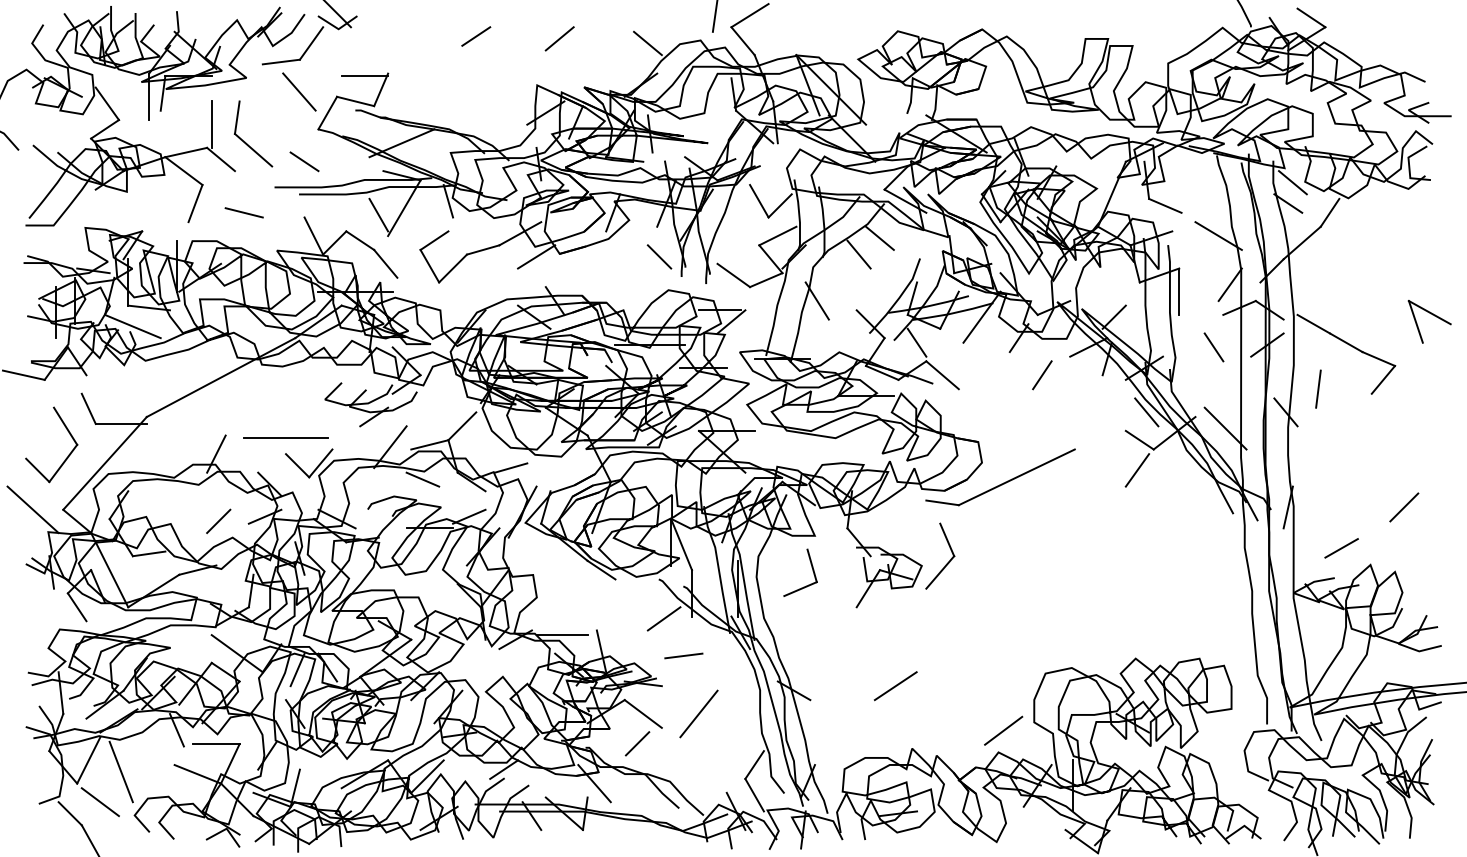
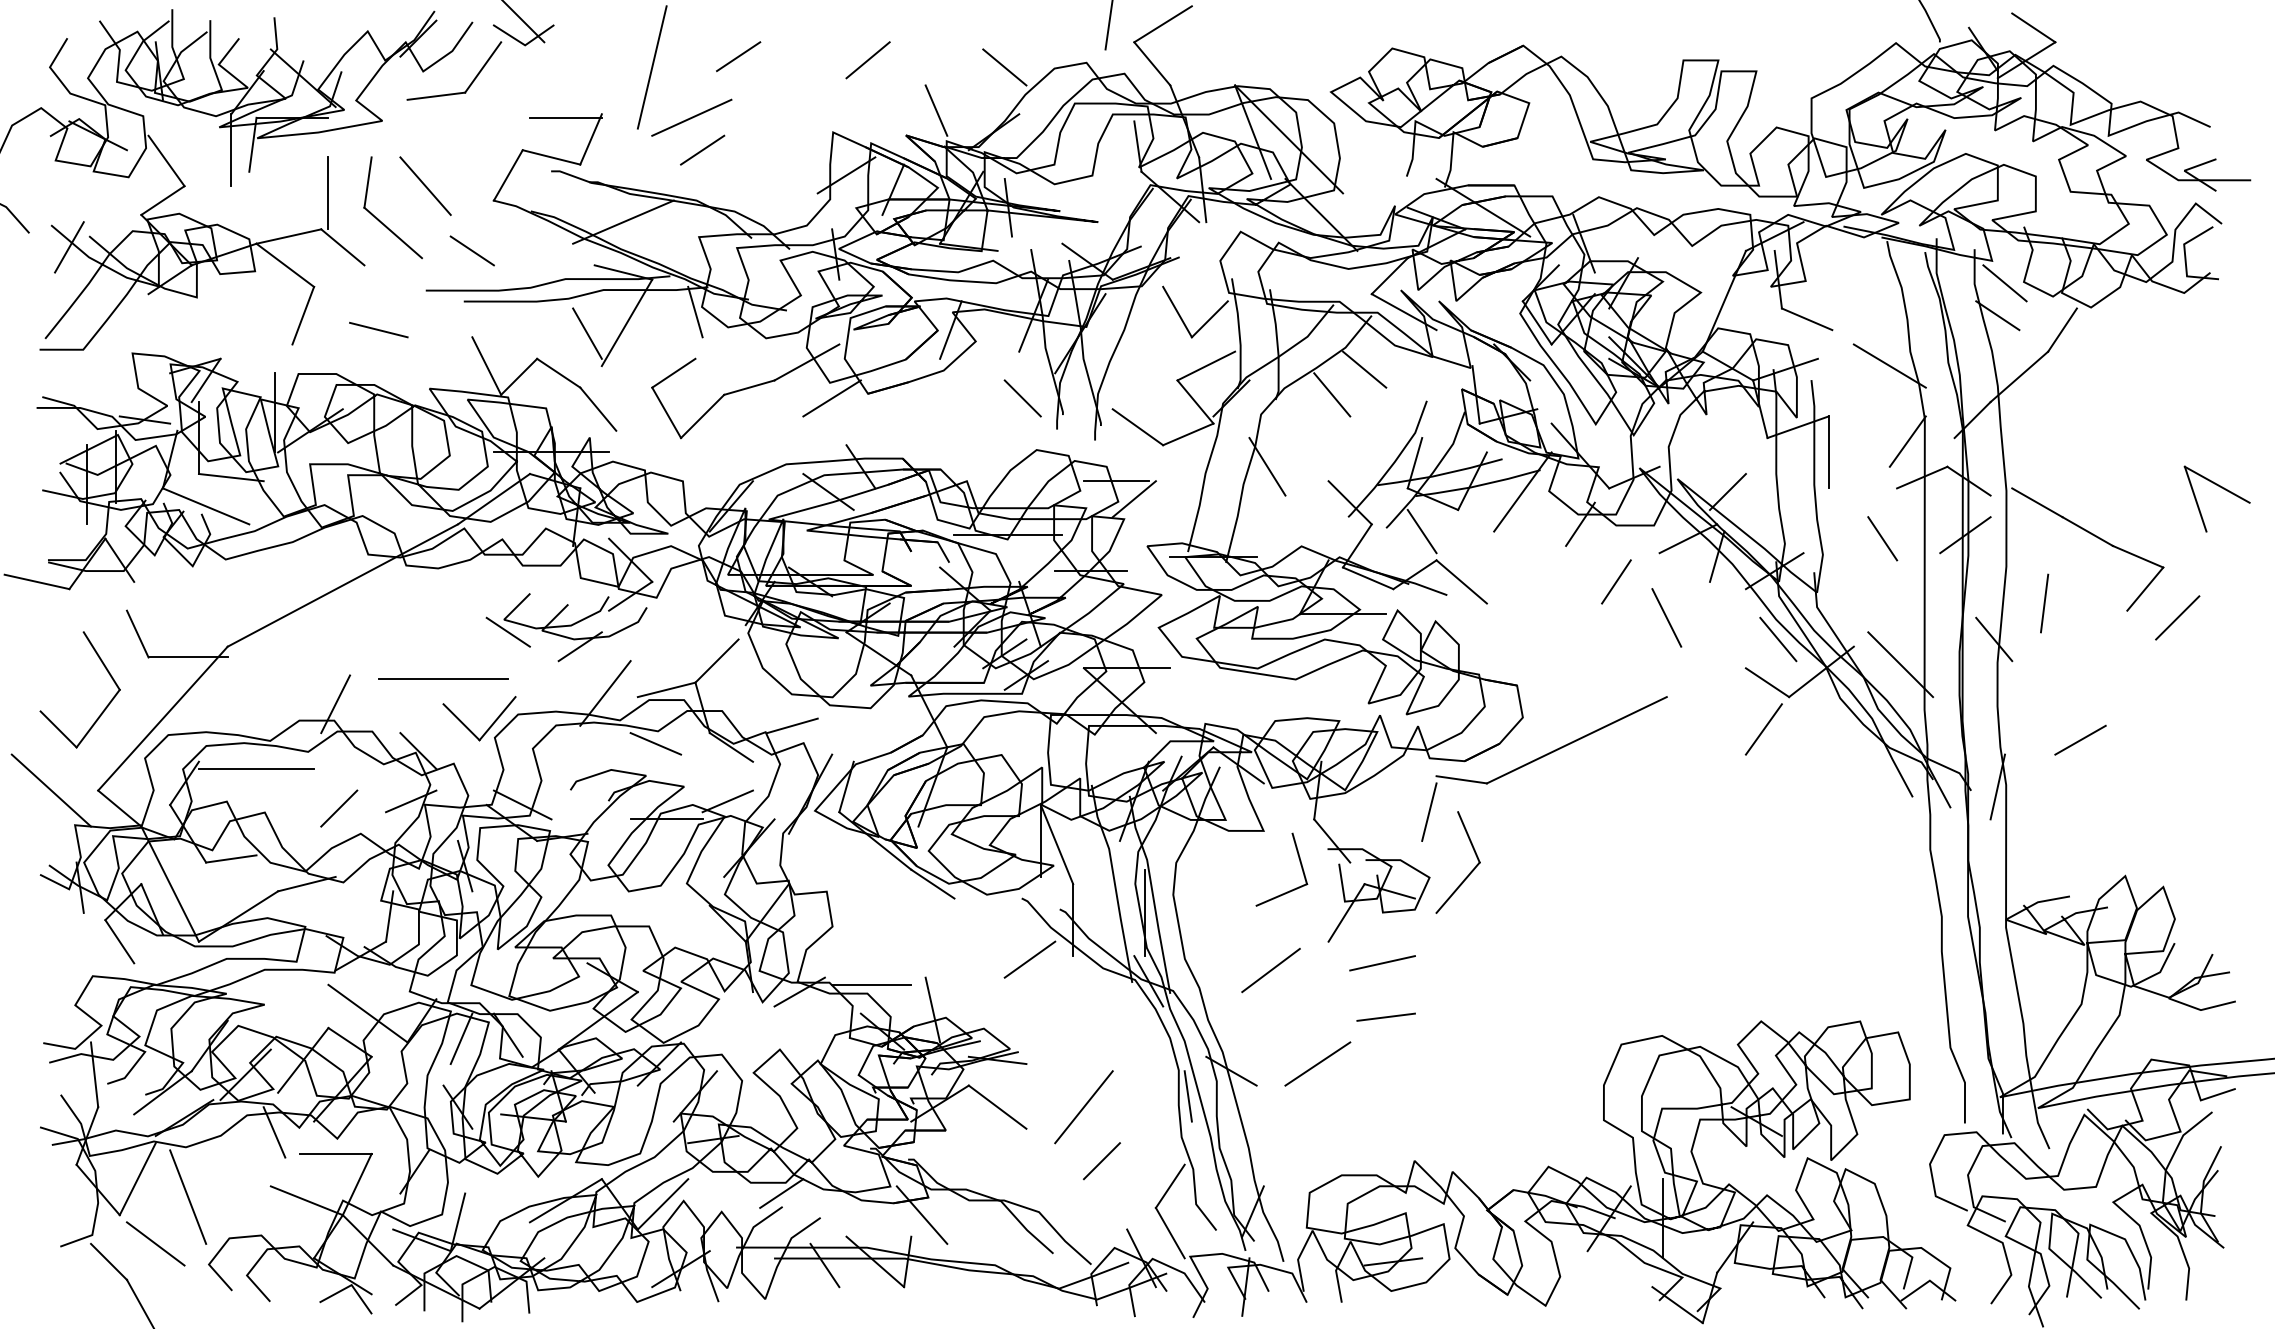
line: (420, 43) -> (652, 67), added
line: (603, 71) -> (935, 110), added
line: (445, 75) -> (690, 117), added
line: (299, 91) -> (425, 185), moved
line: (452, 96) -> (701, 149), added
line: (44, 159) -> (69, 247), added
line: (1074, 398) -> (1666, 617), added
line: (327, 407) -> (507, 631), added
line: (165, 495) -> (256, 768), added
line: (1404, 507) -> (2178, 617), moved
line: (921, 523) -> (1429, 811), added
line: (1341, 548) -> (2080, 740), moved
part: (812, 571) -> (1300, 867), moved
line: (891, 620) -> (1382, 962), added
line: (683, 655) -> (1385, 1016), moved
line: (895, 686) -> (1317, 1064), moved
line: (765, 706) -> (1187, 1095), added
line: (1003, 730) -> (1270, 969), moved
line: (637, 743) -> (1101, 1160), moved

